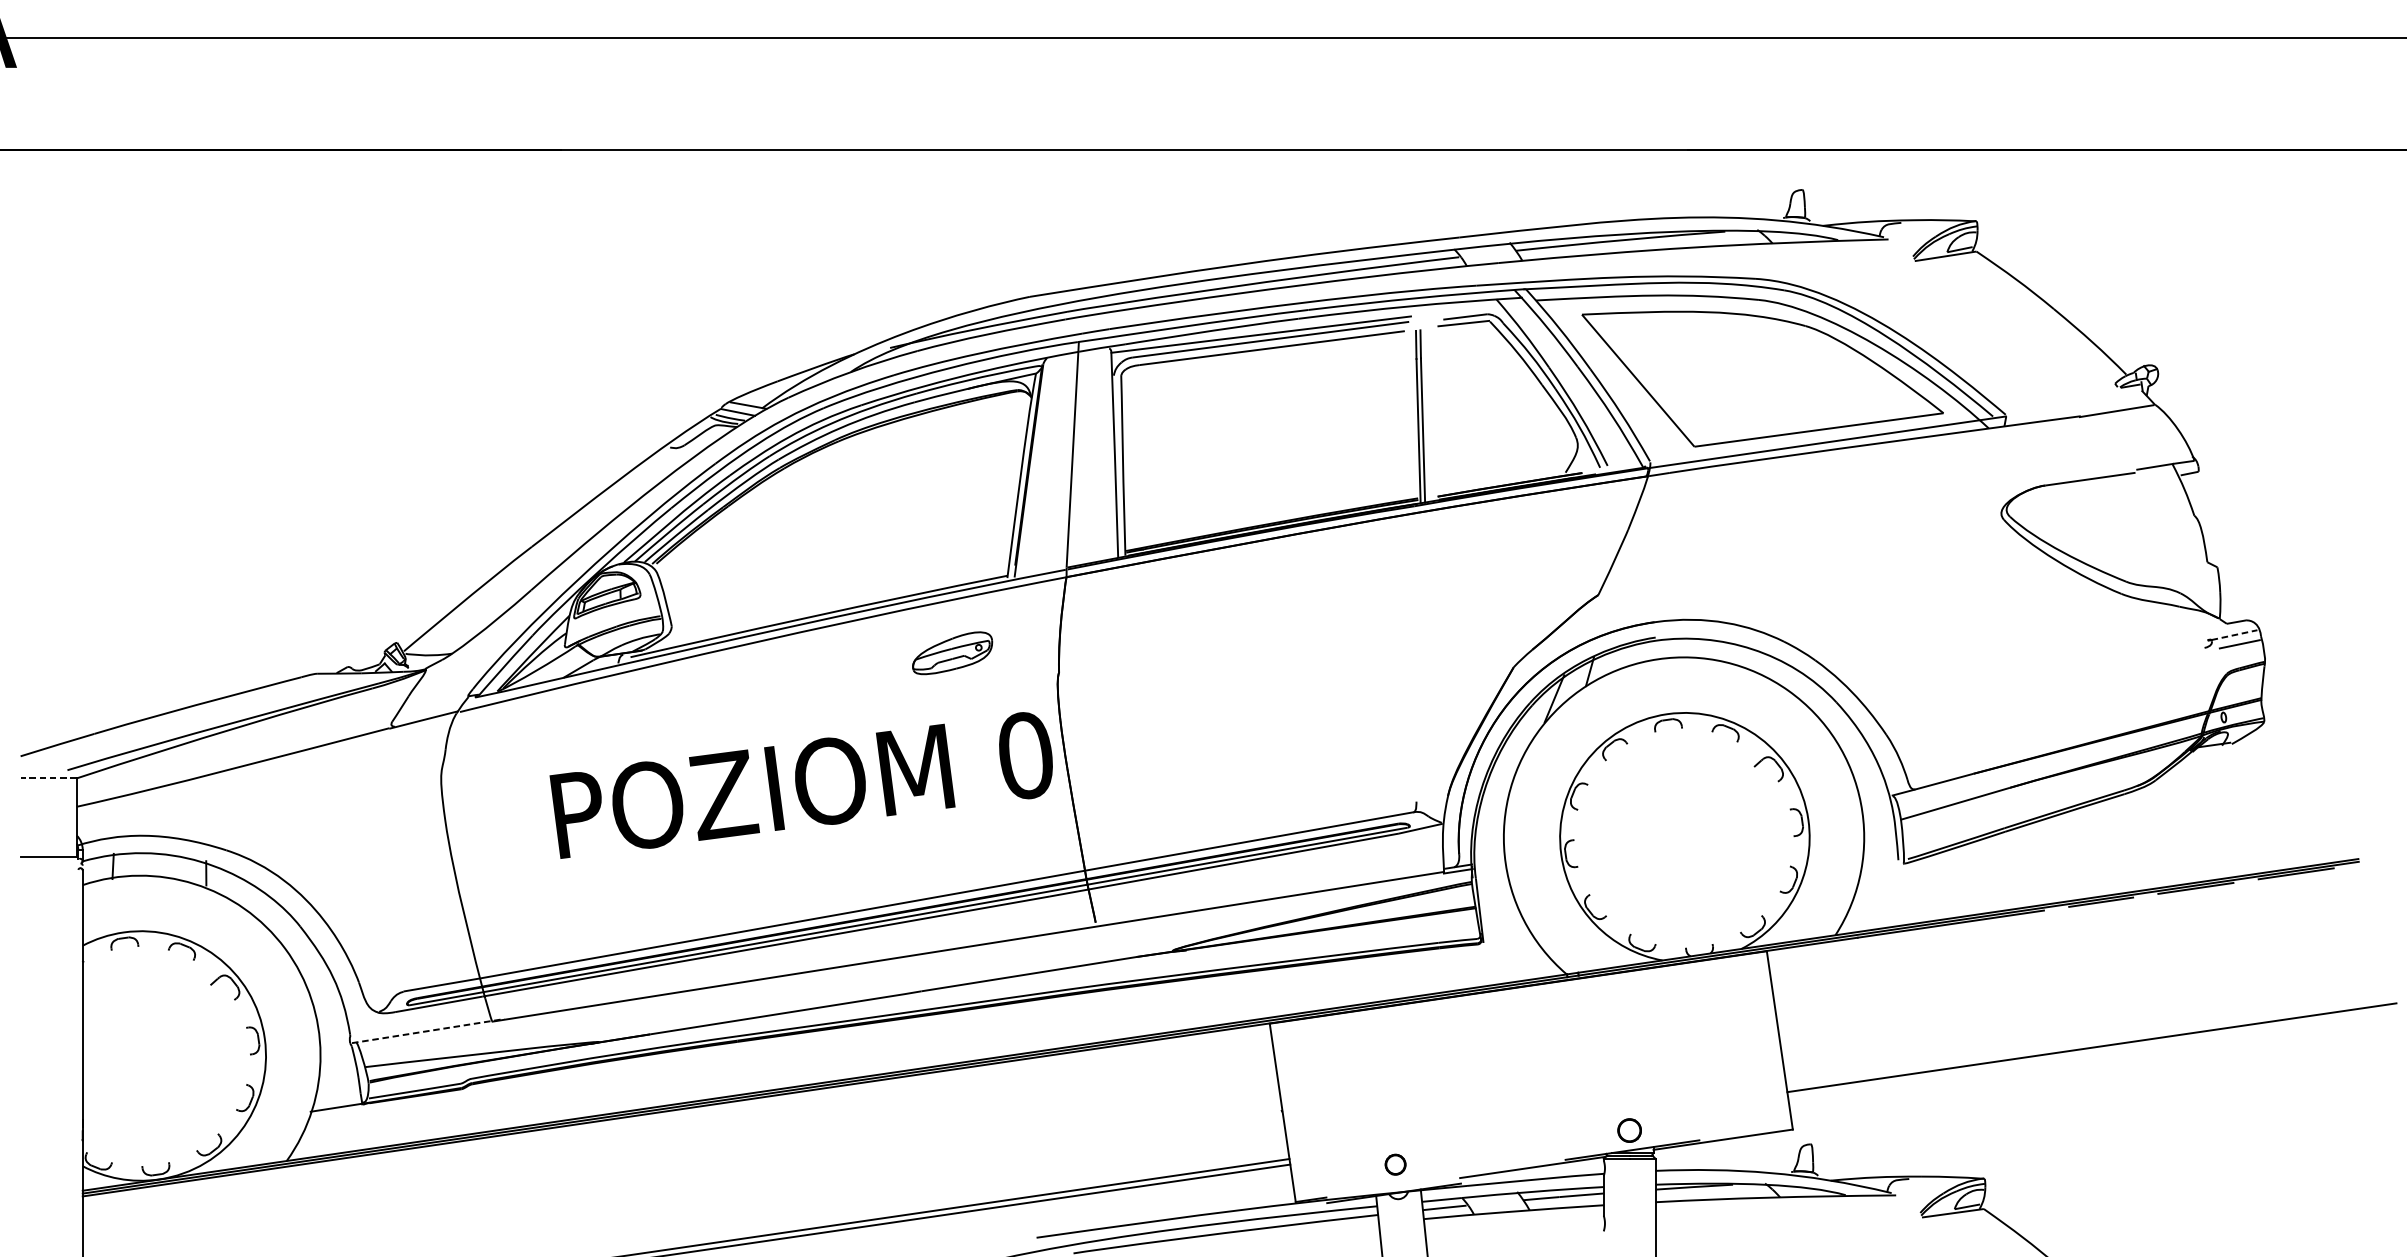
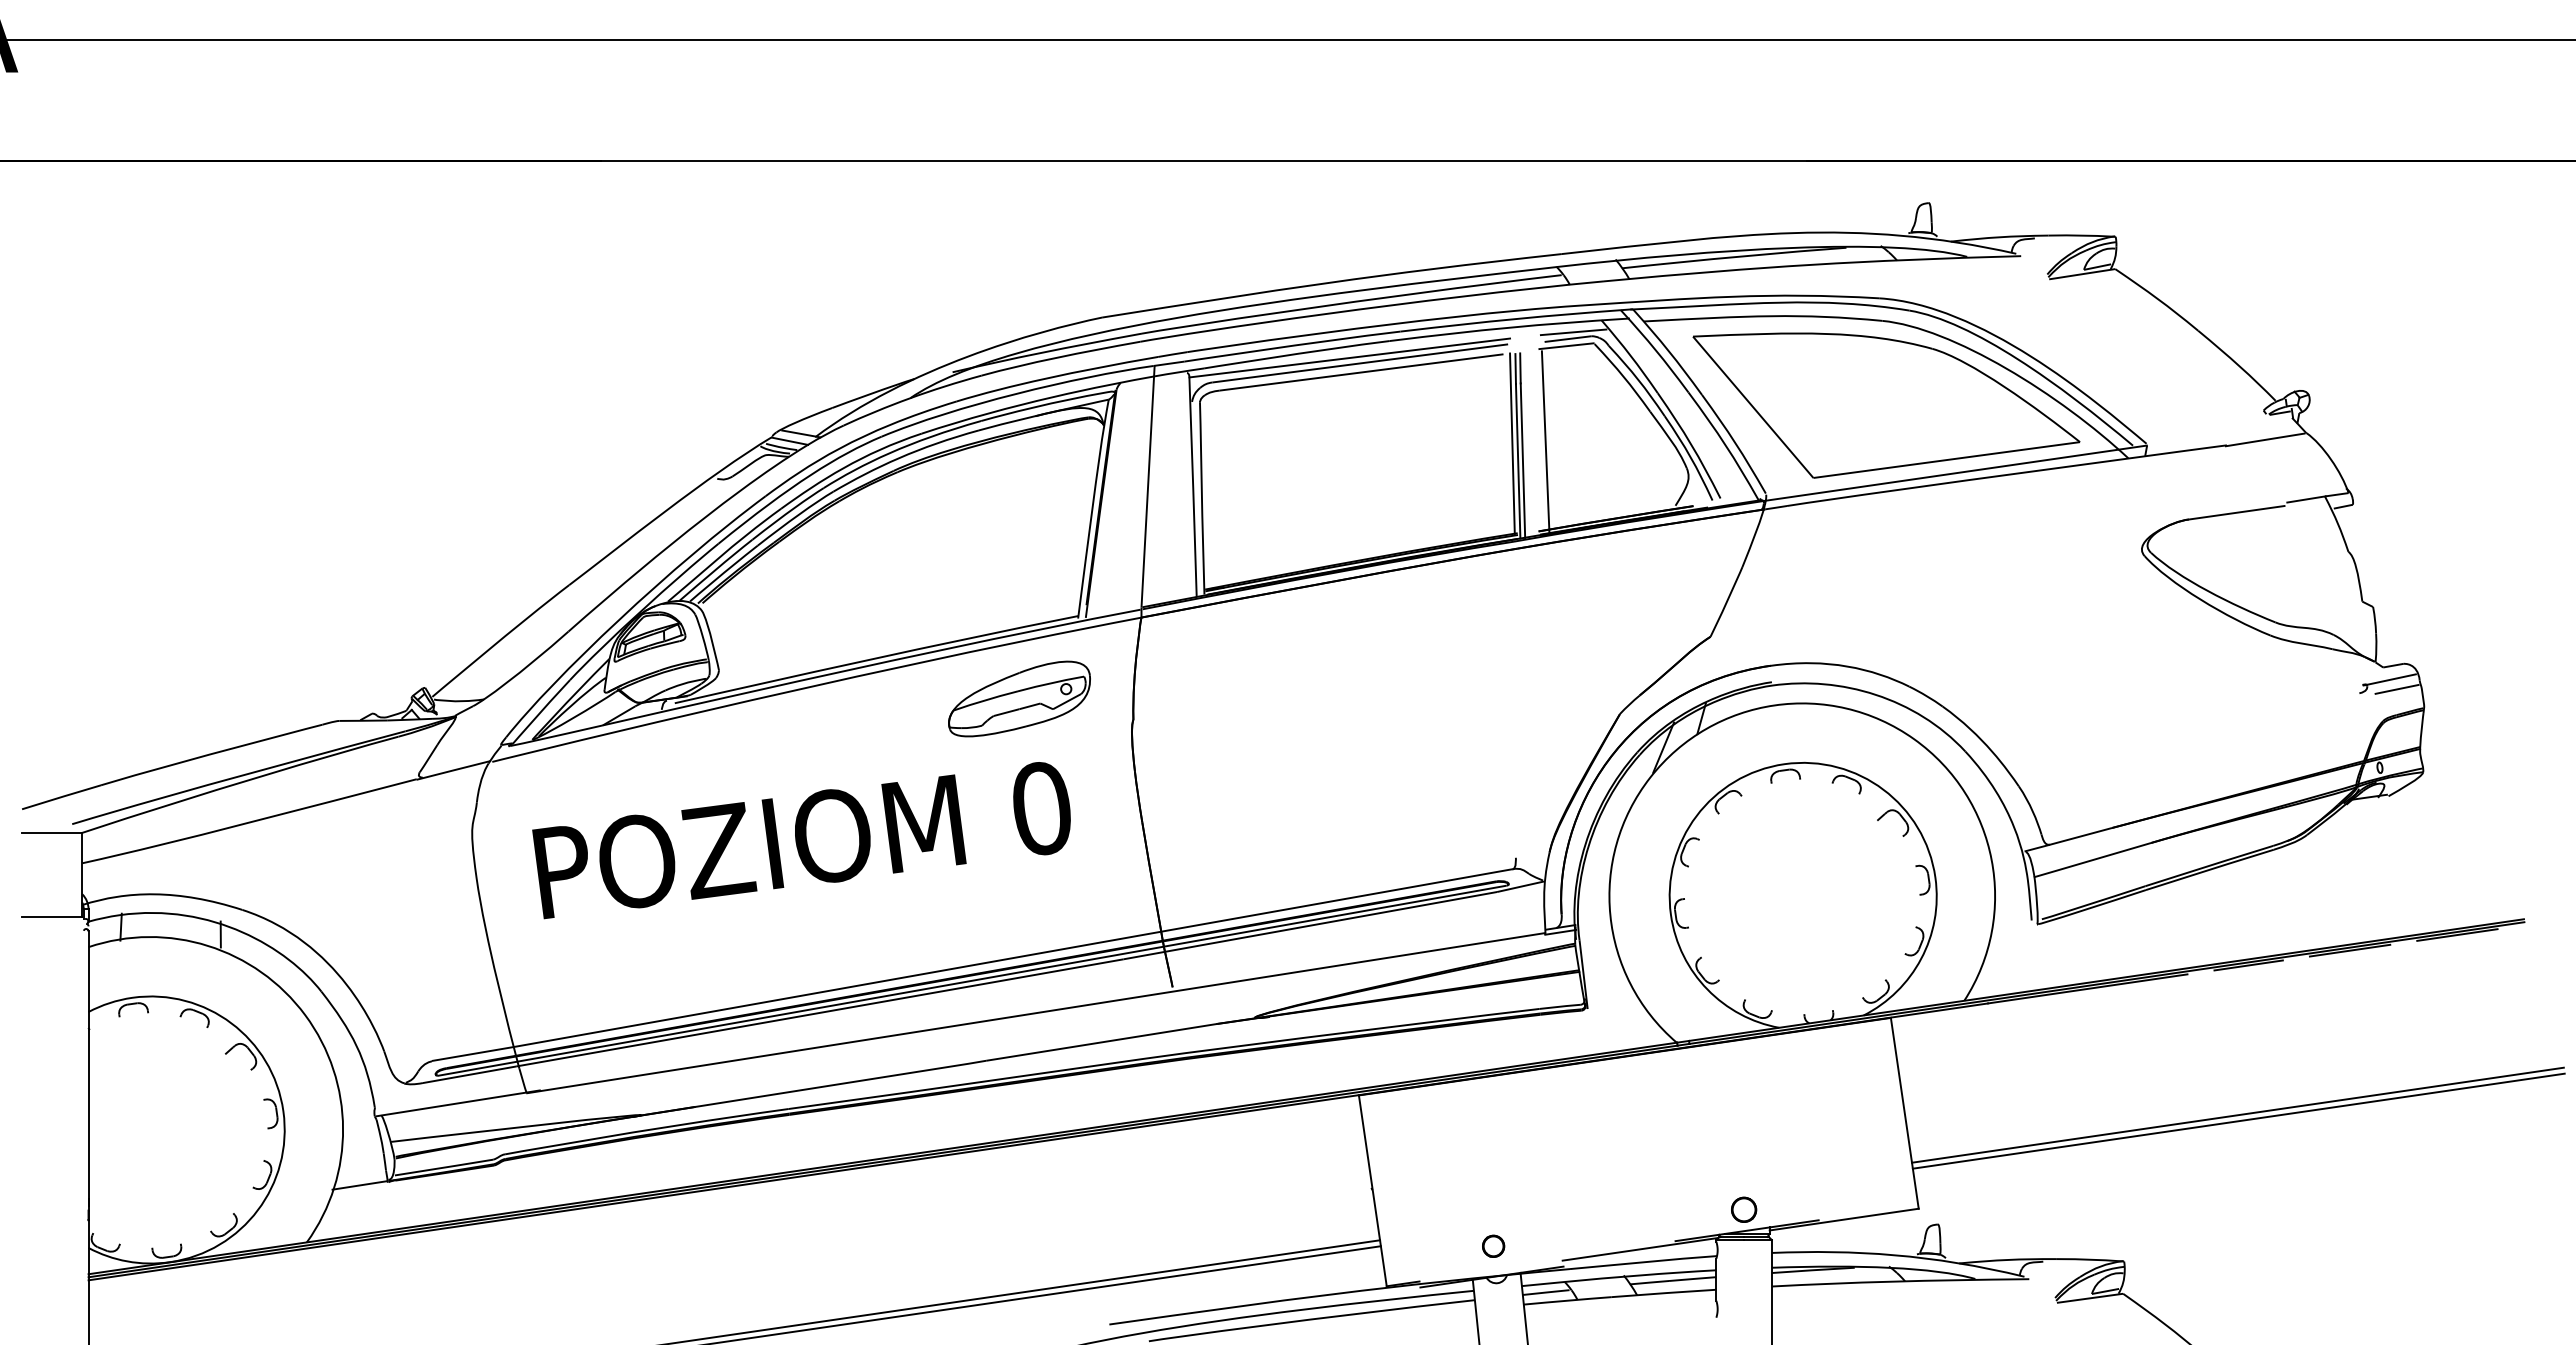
line: (1470, 310) -> (1573, 332), added
line: (1444, 413) -> (1545, 442), added
line: (1413, 414) -> (1512, 443), added
line: (2234, 635) -> (2391, 679), dashed -> solid
part: (952, 652) -> (1019, 698), size x1.67
line: (48, 778) -> (51, 832), dashed -> solid
text: (801, 785) -> (801, 840), moved
line: (428, 1031) -> (458, 1103), dashed -> solid
line: (2090, 1041) -> (2237, 1114), added

